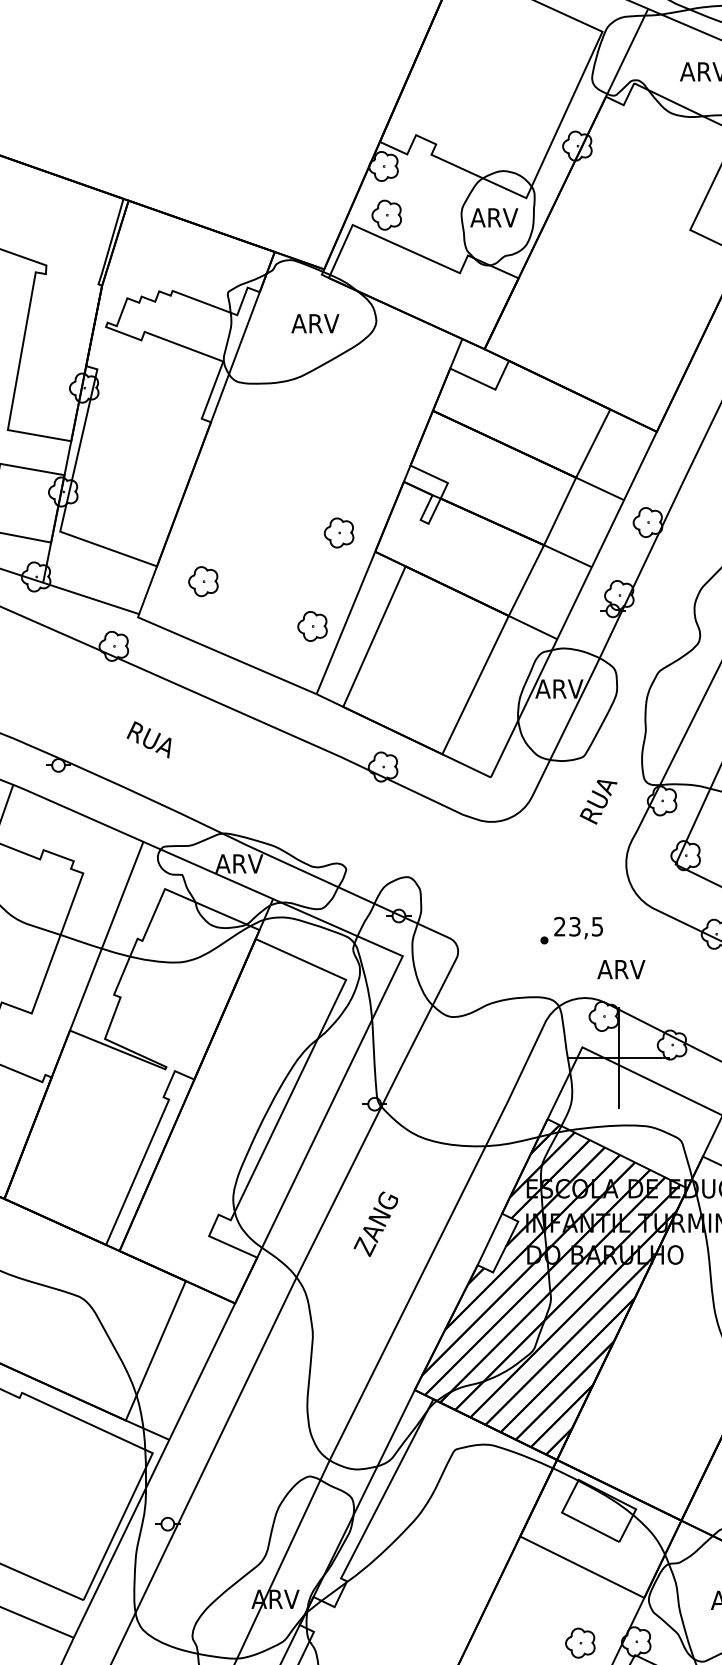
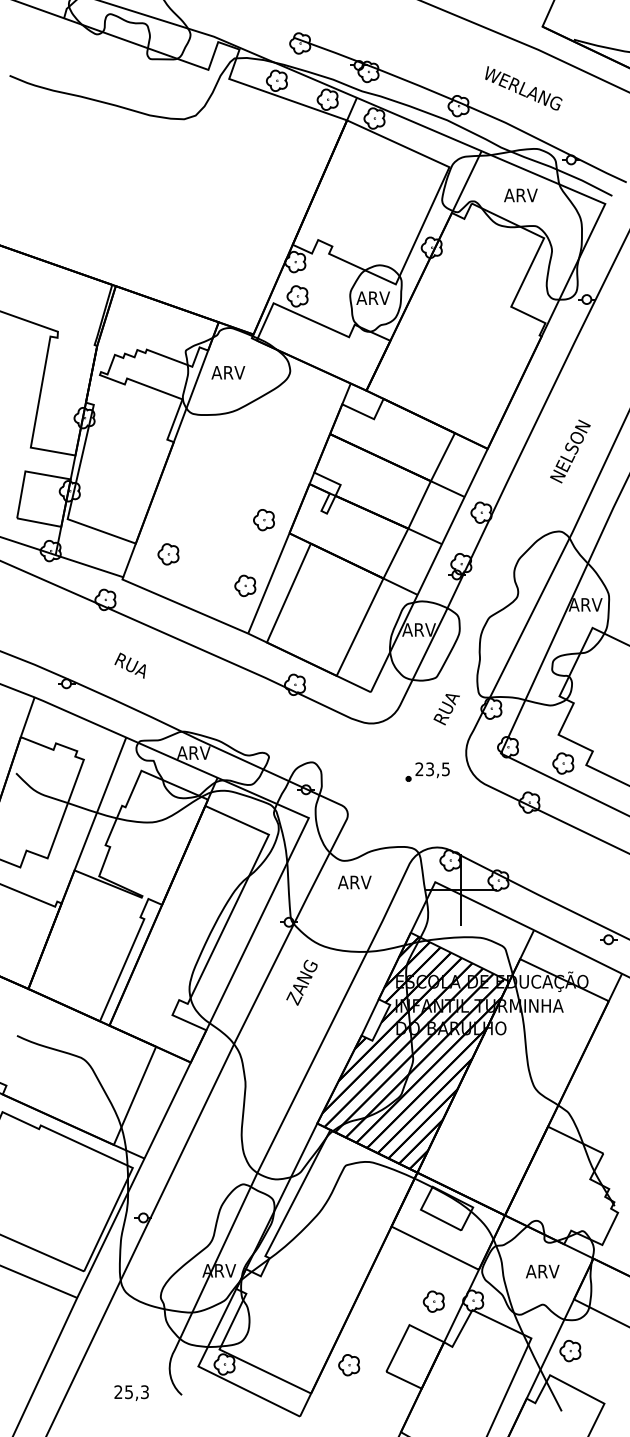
text: (315, 323) -> (228, 372), moved
part: (571, 929) -> (427, 771), moved
text: (621, 969) -> (354, 882), moved
text: (375, 1223) -> (301, 982), moved

